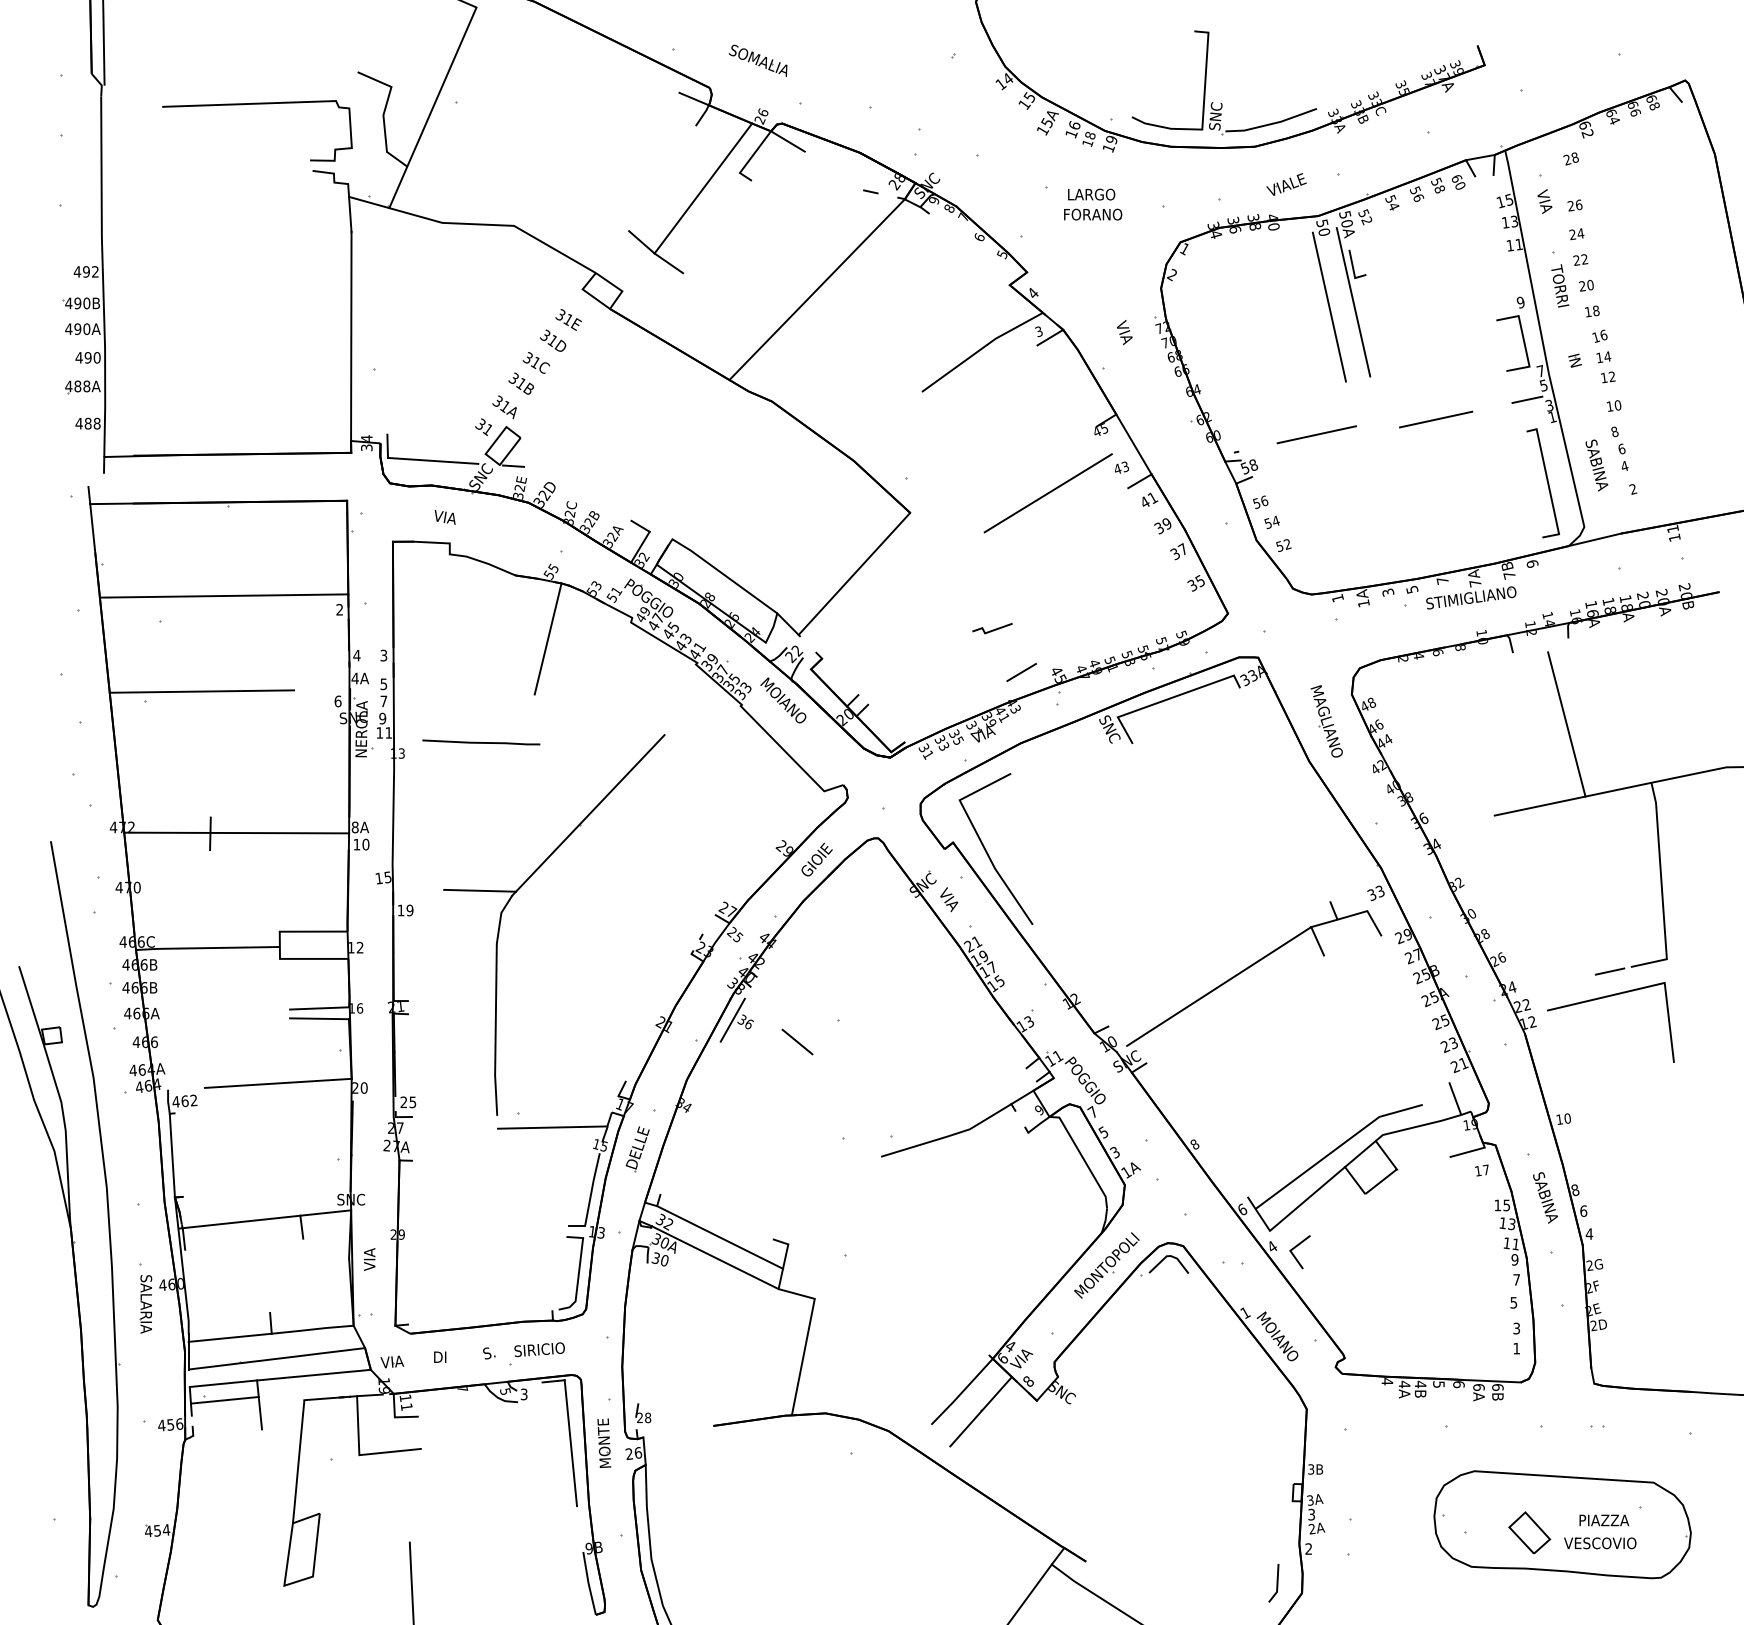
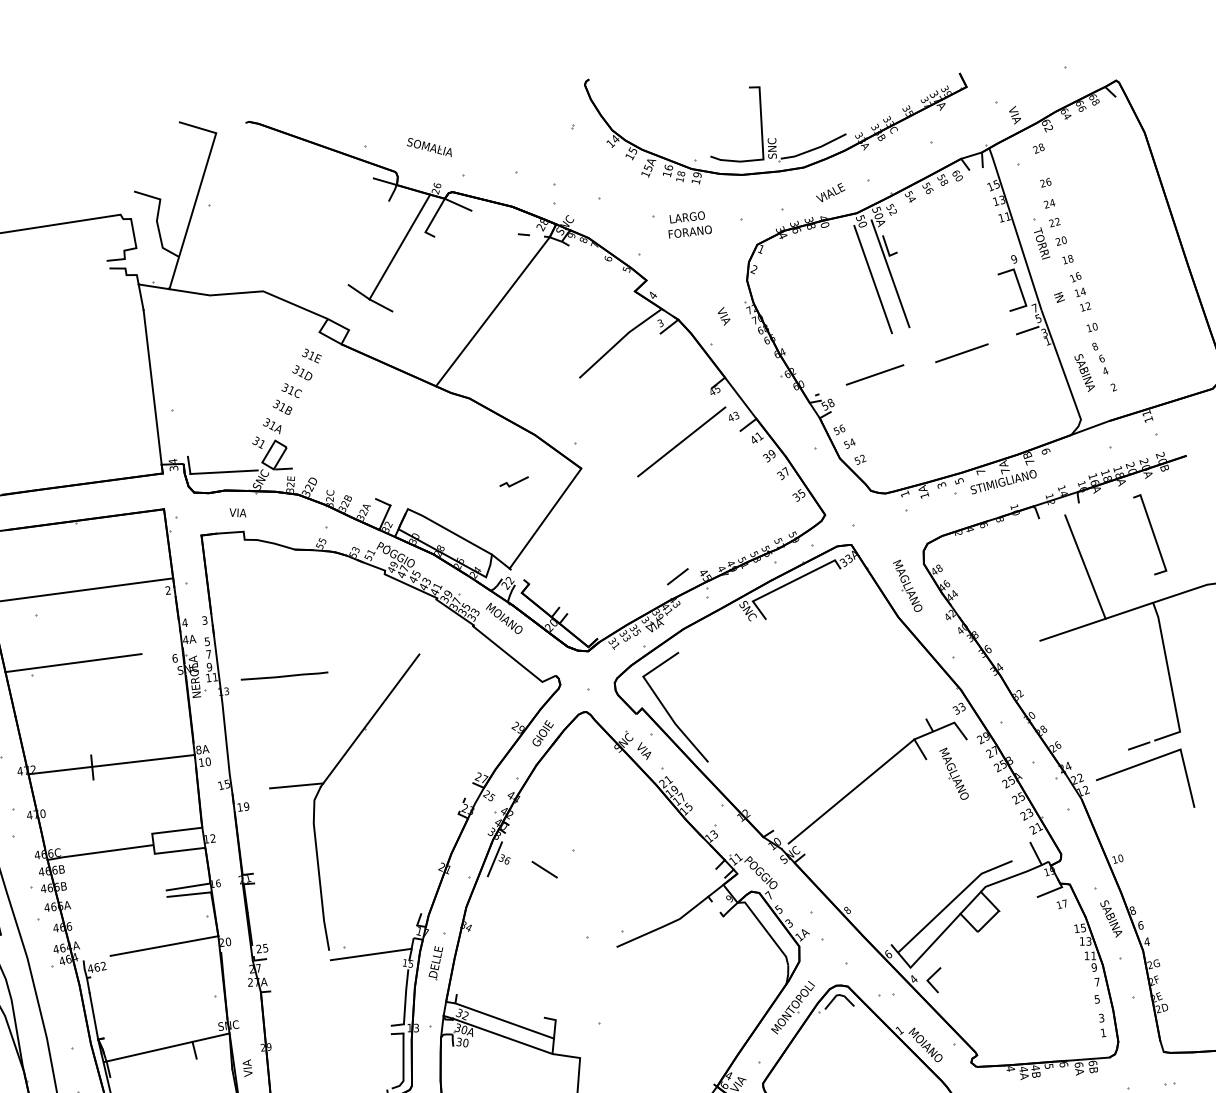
text: (1544, 201) -> (1014, 115), moved
line: (1546, 481) -> (1152, 532), moved
line: (992, 629) -> (514, 483), moved
line: (547, 638) -> (324, 593), removed
part: (1358, 979) -> (953, 774), added

